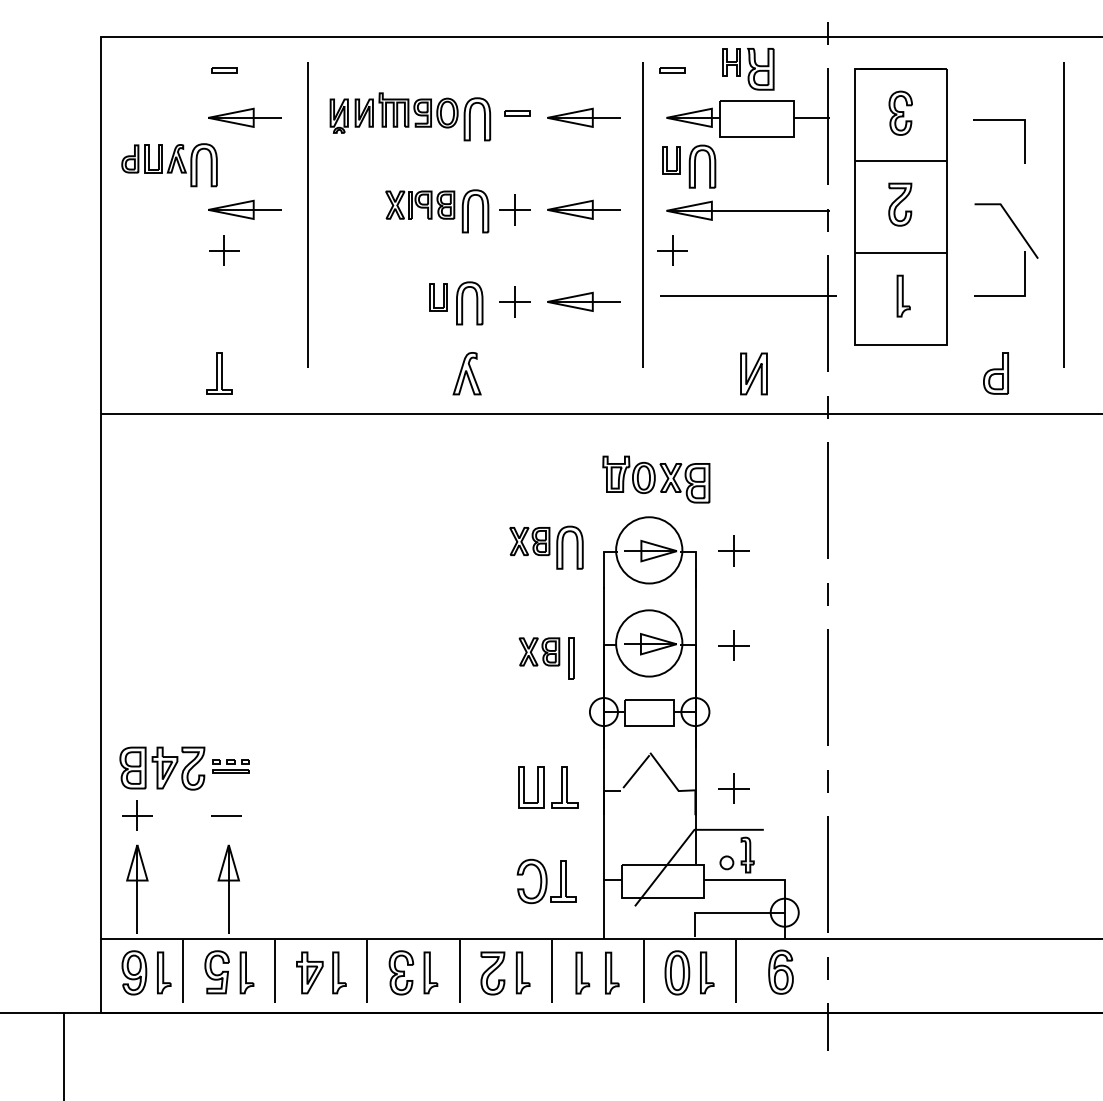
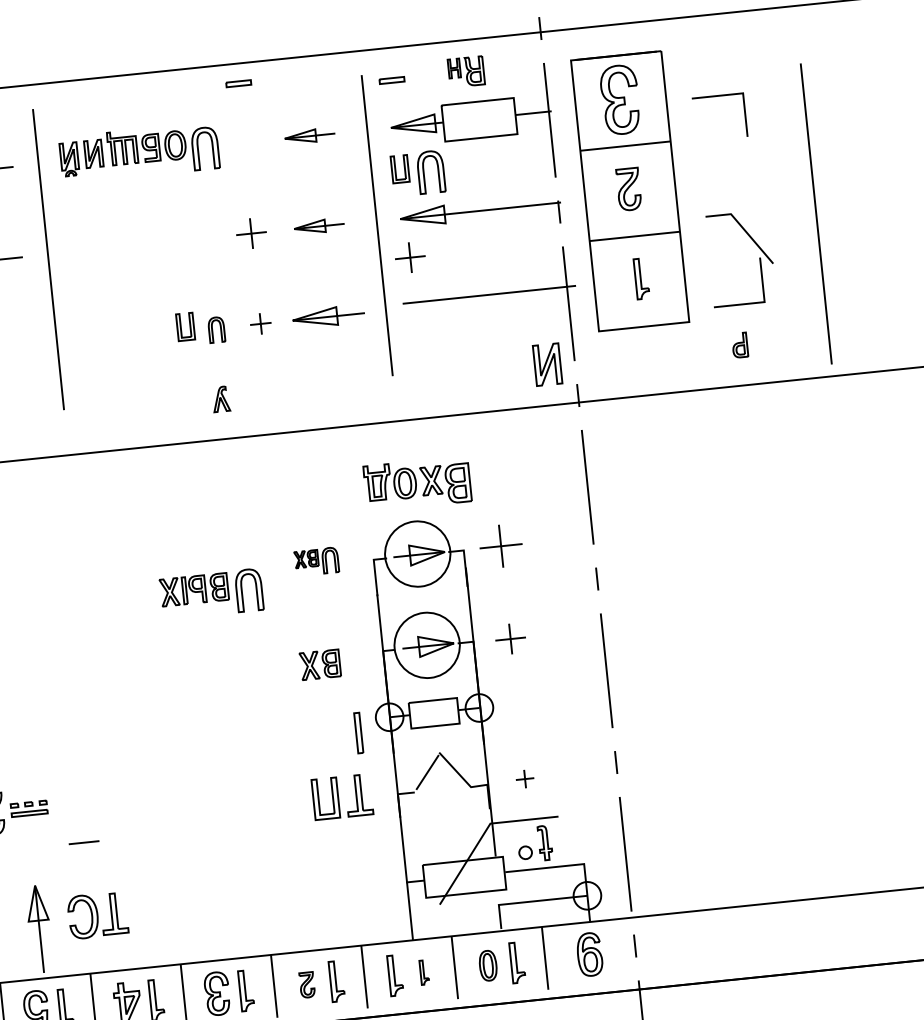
part: (748, 69) -> (466, 72), size x0.7
part: (900, 112) -> (619, 98), size x1.6
part: (517, 113) -> (238, 83), moved
part: (583, 117) -> (309, 135), size x0.7
part: (583, 209) -> (318, 226), size x0.7
part: (437, 211) -> (211, 594), moved
line: (1063, 214) -> (816, 213), moved
part: (1024, 251) -> (759, 258), moved
part: (514, 301) -> (260, 323), size x0.7
part: (469, 303) -> (216, 330), size x0.6
part: (466, 373) -> (220, 399), size x0.6
part: (753, 373) -> (547, 364), moved
part: (995, 373) -> (739, 345), size x0.6
part: (546, 547) -> (316, 561), size x0.6
part: (733, 550) -> (500, 545), size x1.4
part: (571, 658) -> (359, 732), moved
part: (733, 788) -> (524, 779), size x0.6
line: (226, 815) -> (83, 842), moved
part: (546, 881) -> (97, 915), moved
part: (612, 972) -> (424, 971), size x0.6
part: (677, 972) -> (488, 965), size x0.7
part: (492, 973) -> (306, 985), size x0.6

